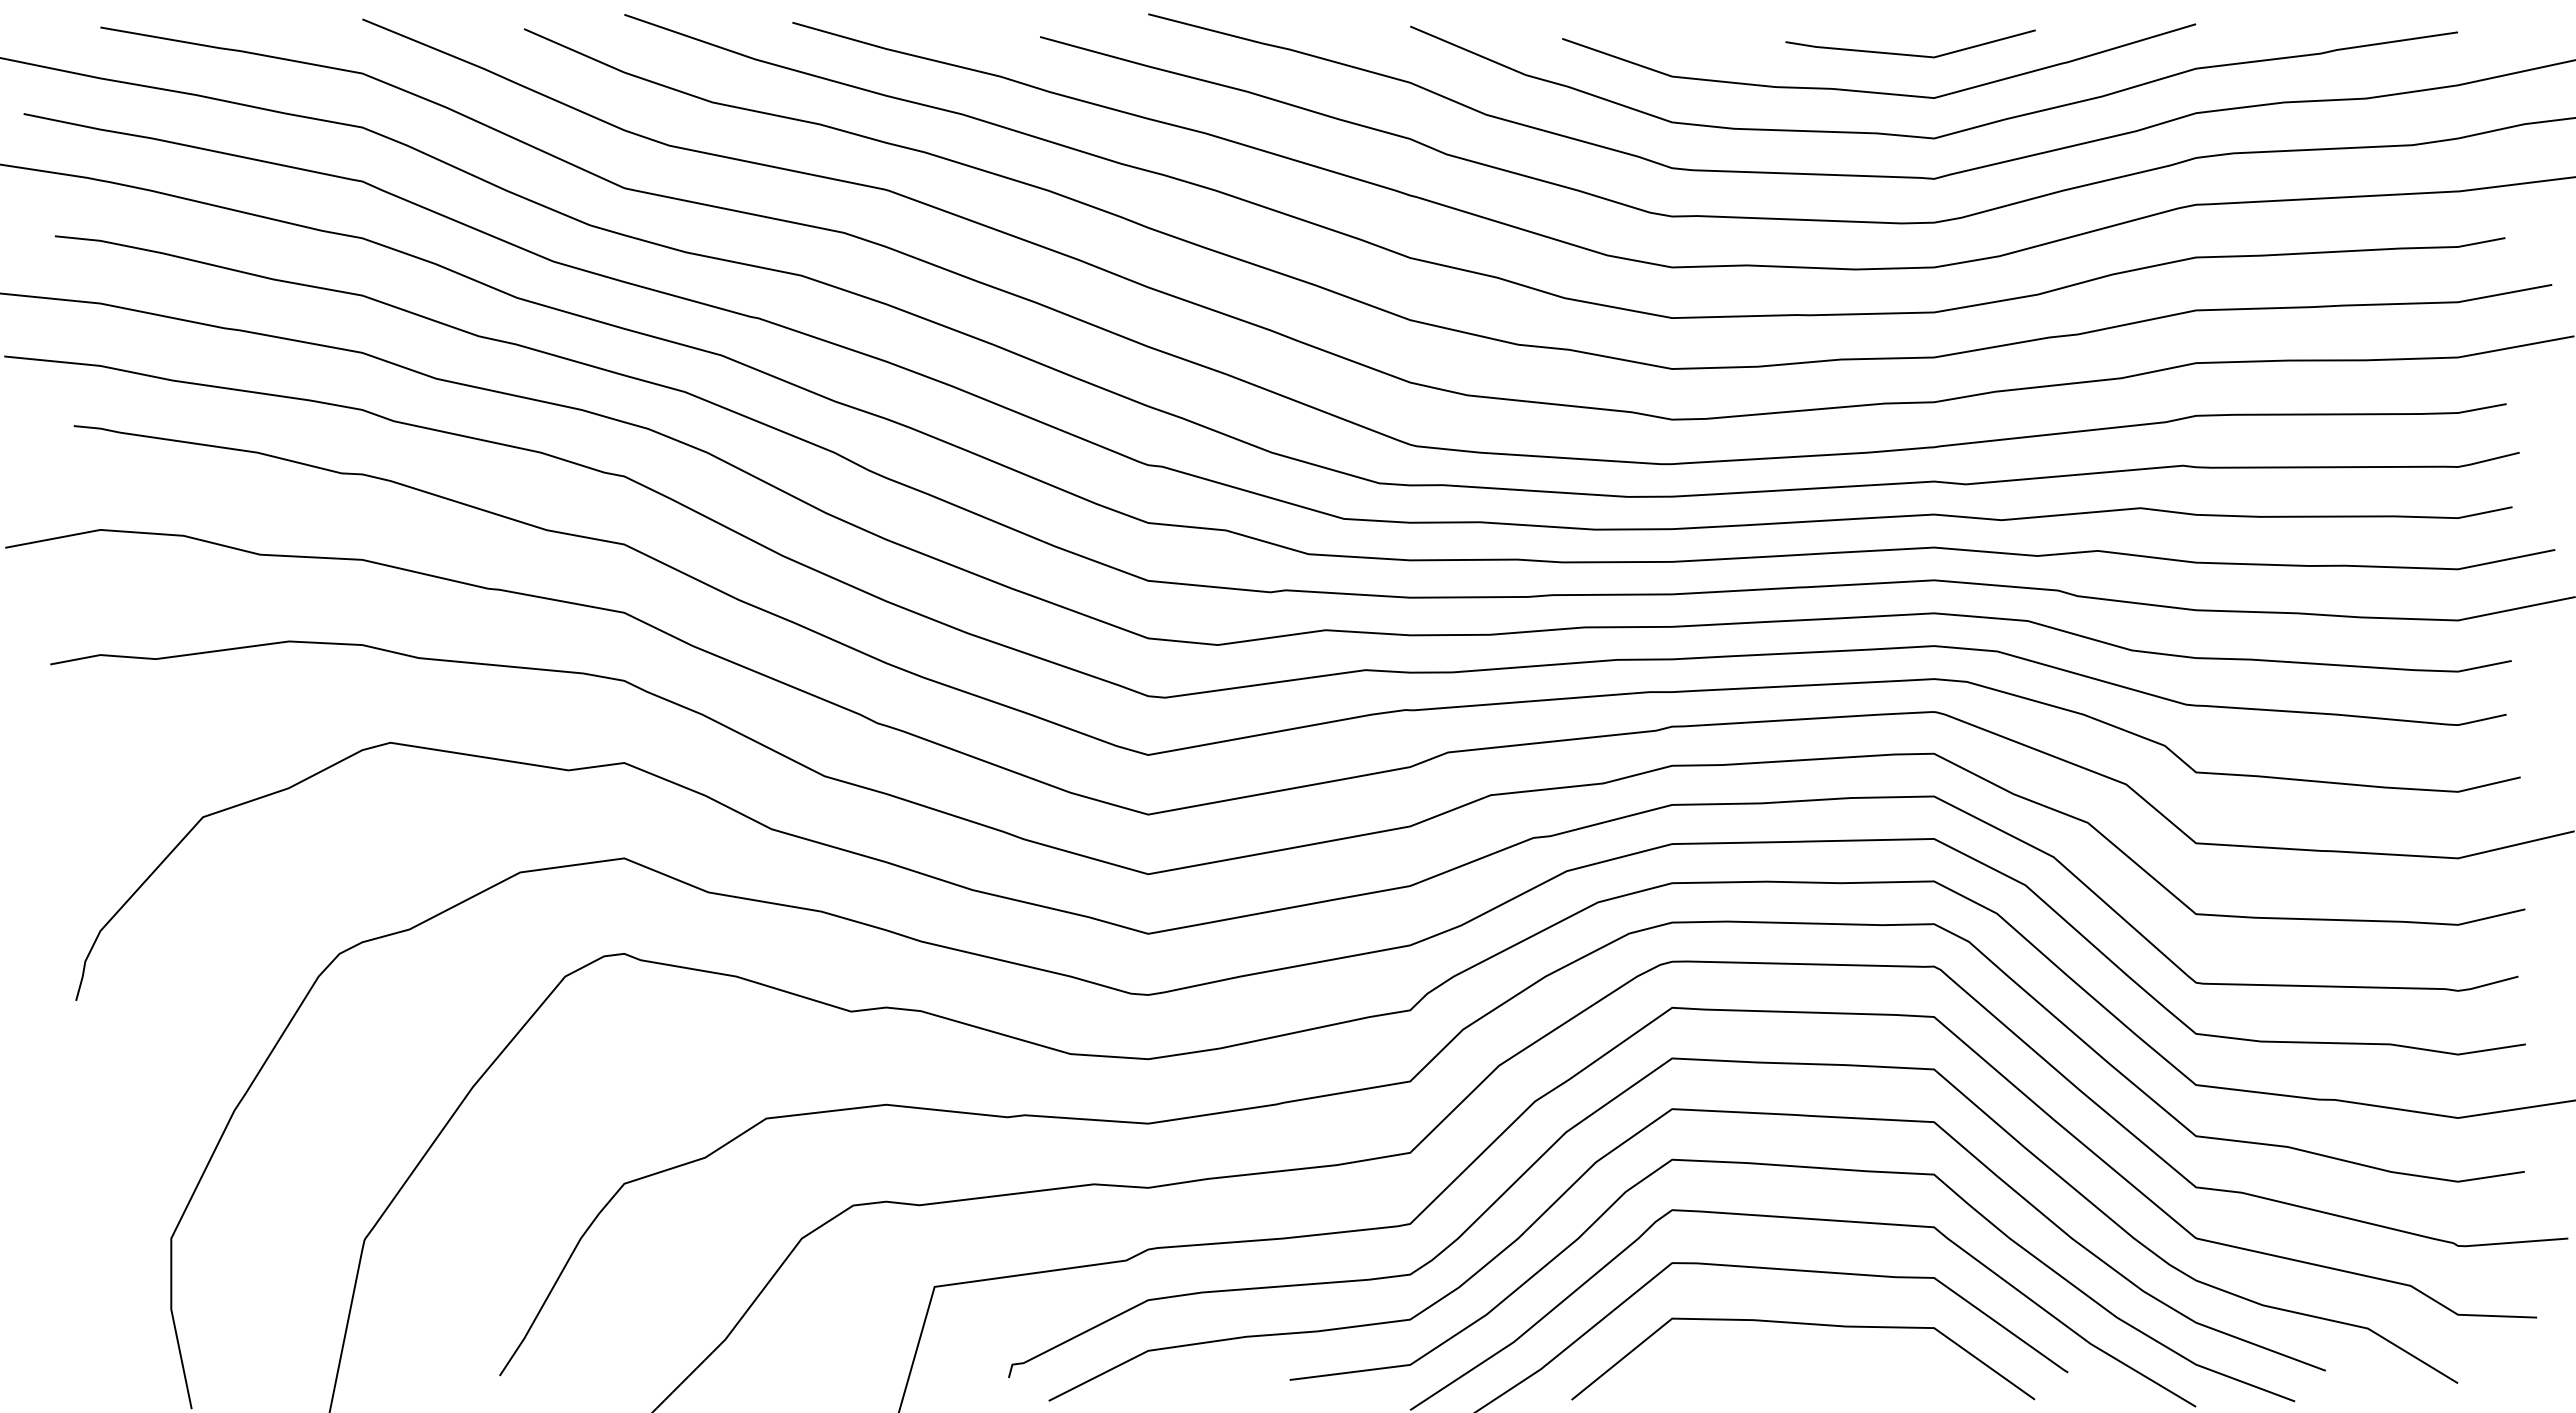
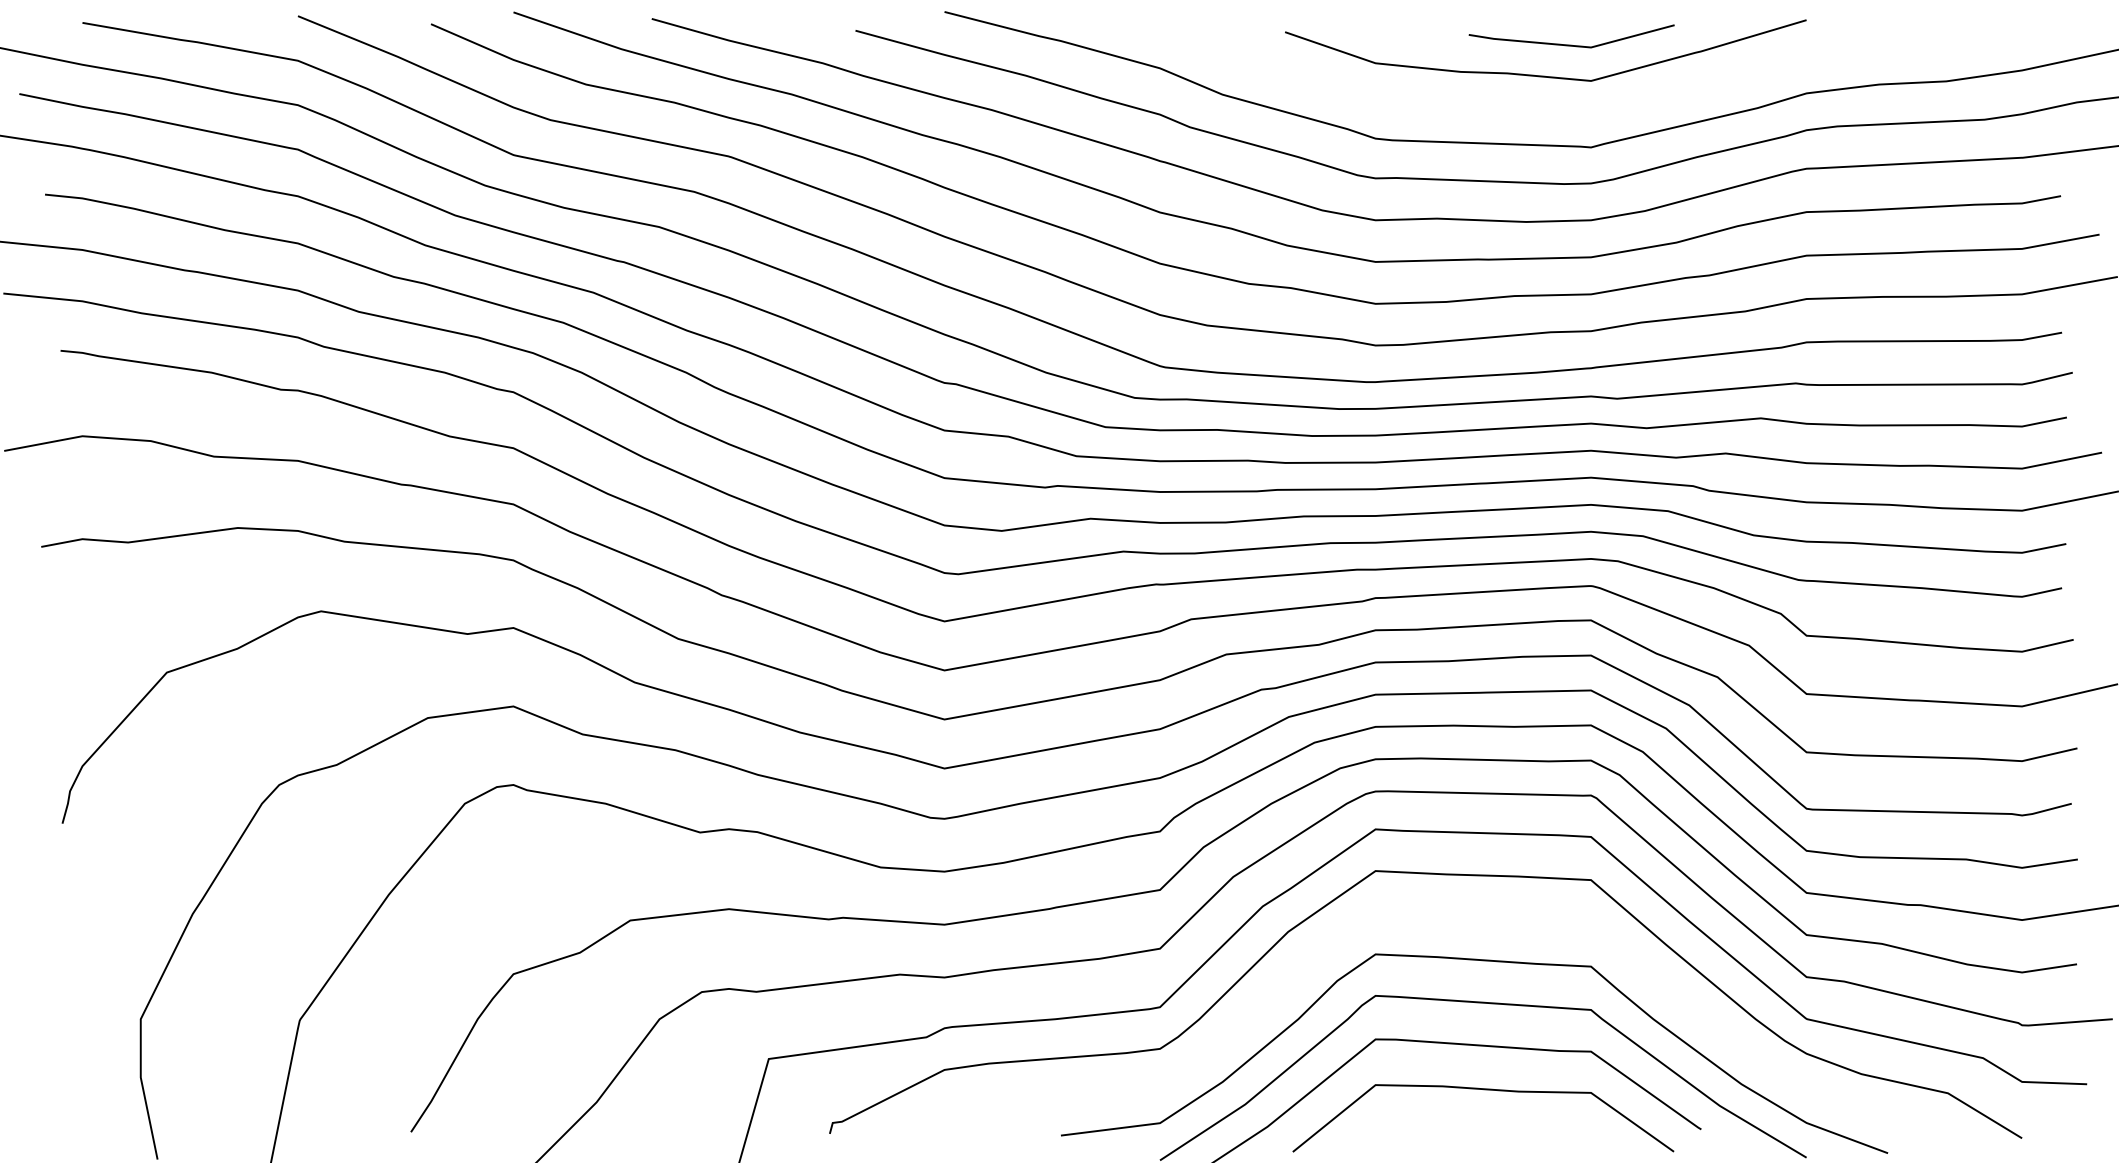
curve: (1951, 132) -> (1605, 109), removed
curve: (1616, 1149) -> (1329, 945), removed

